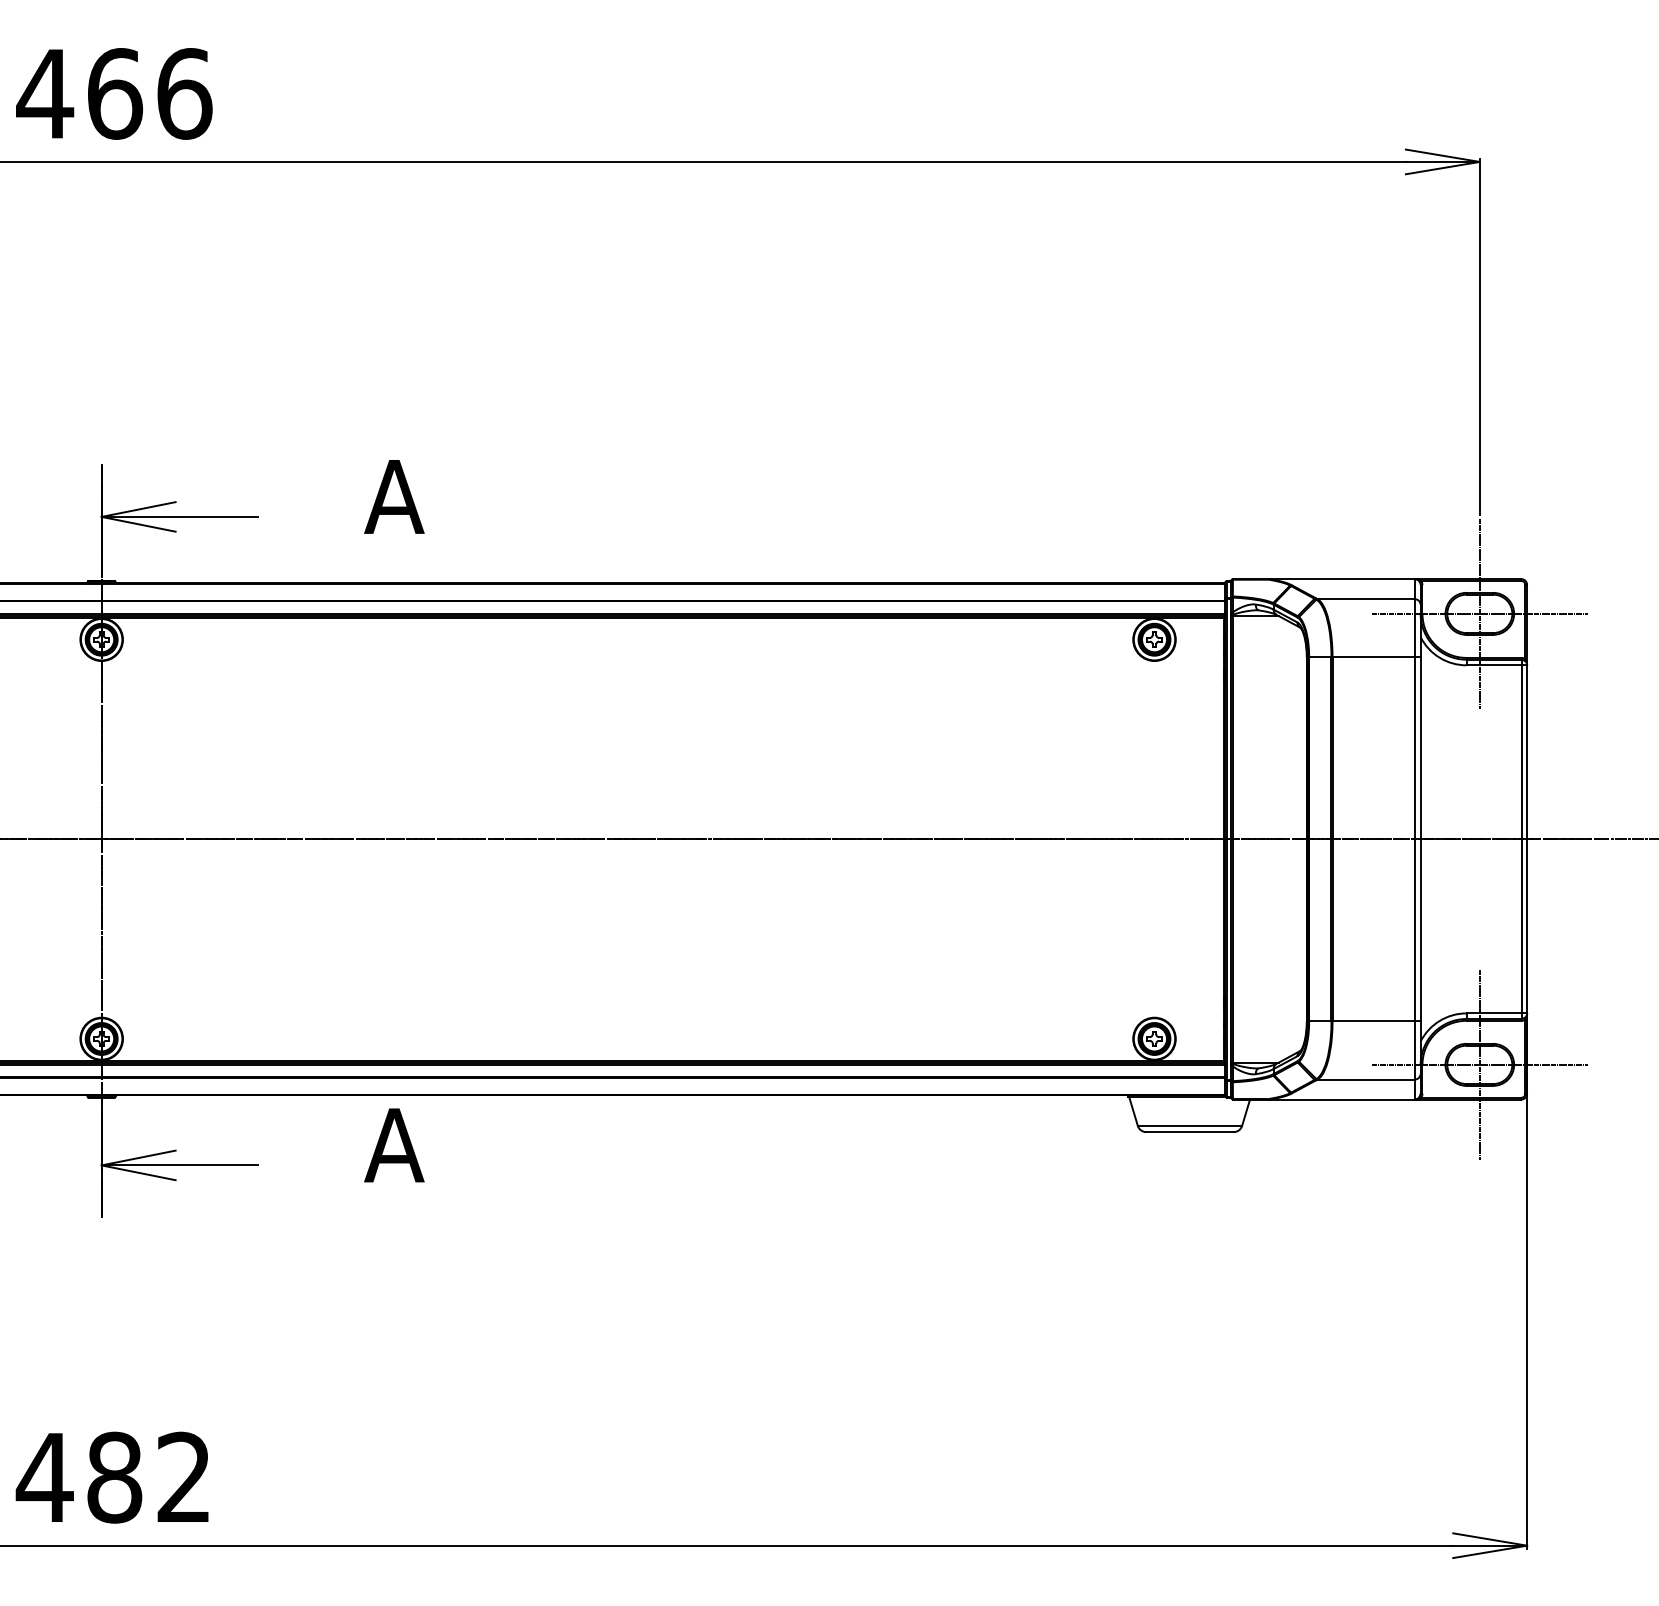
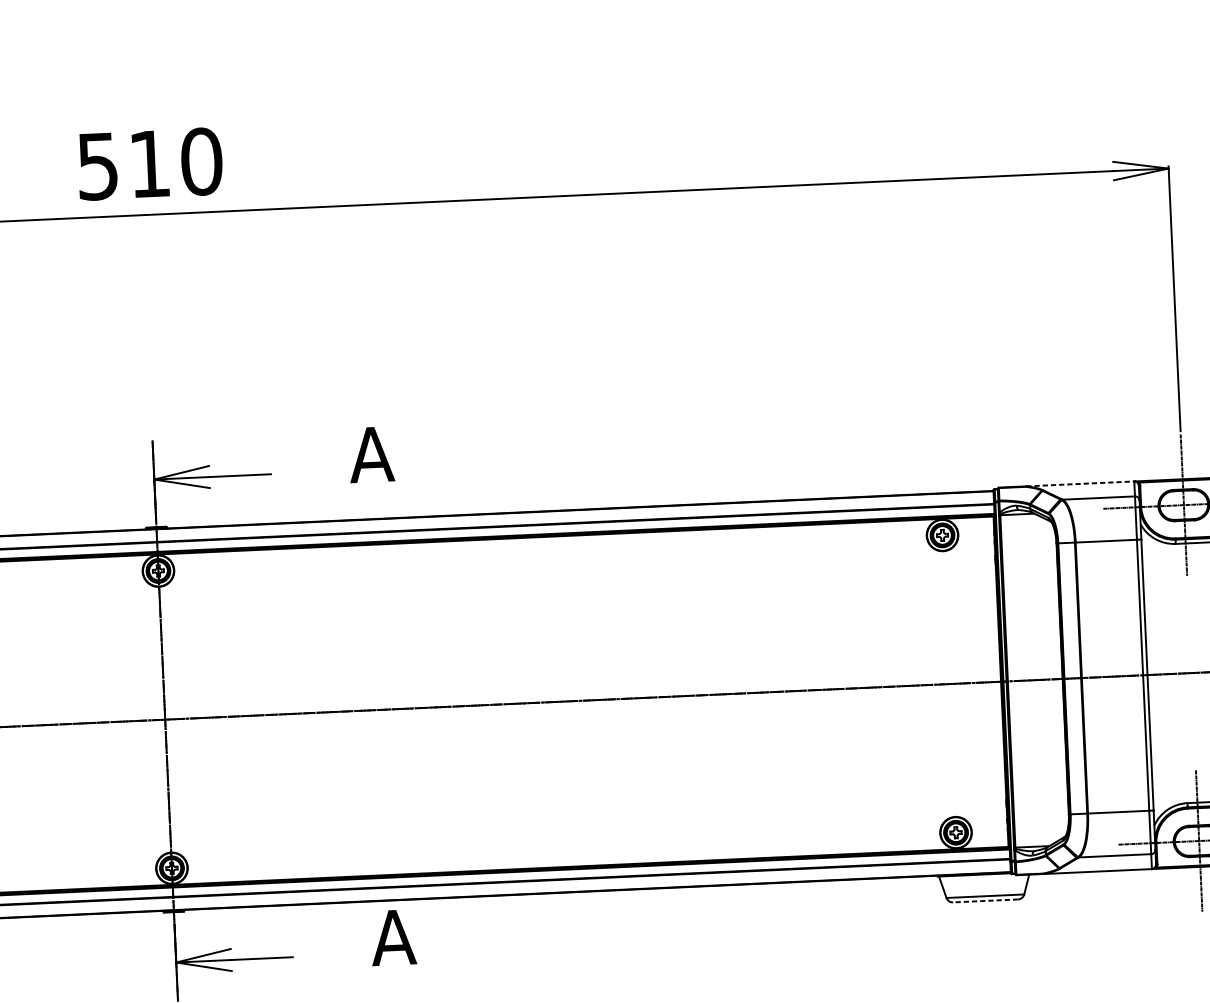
text: (114, 93) -> (149, 163), 466 -> 510
line: (1342, 579) -> (1080, 484), solid -> dashed
line: (1190, 1132) -> (986, 901), solid -> dashed

